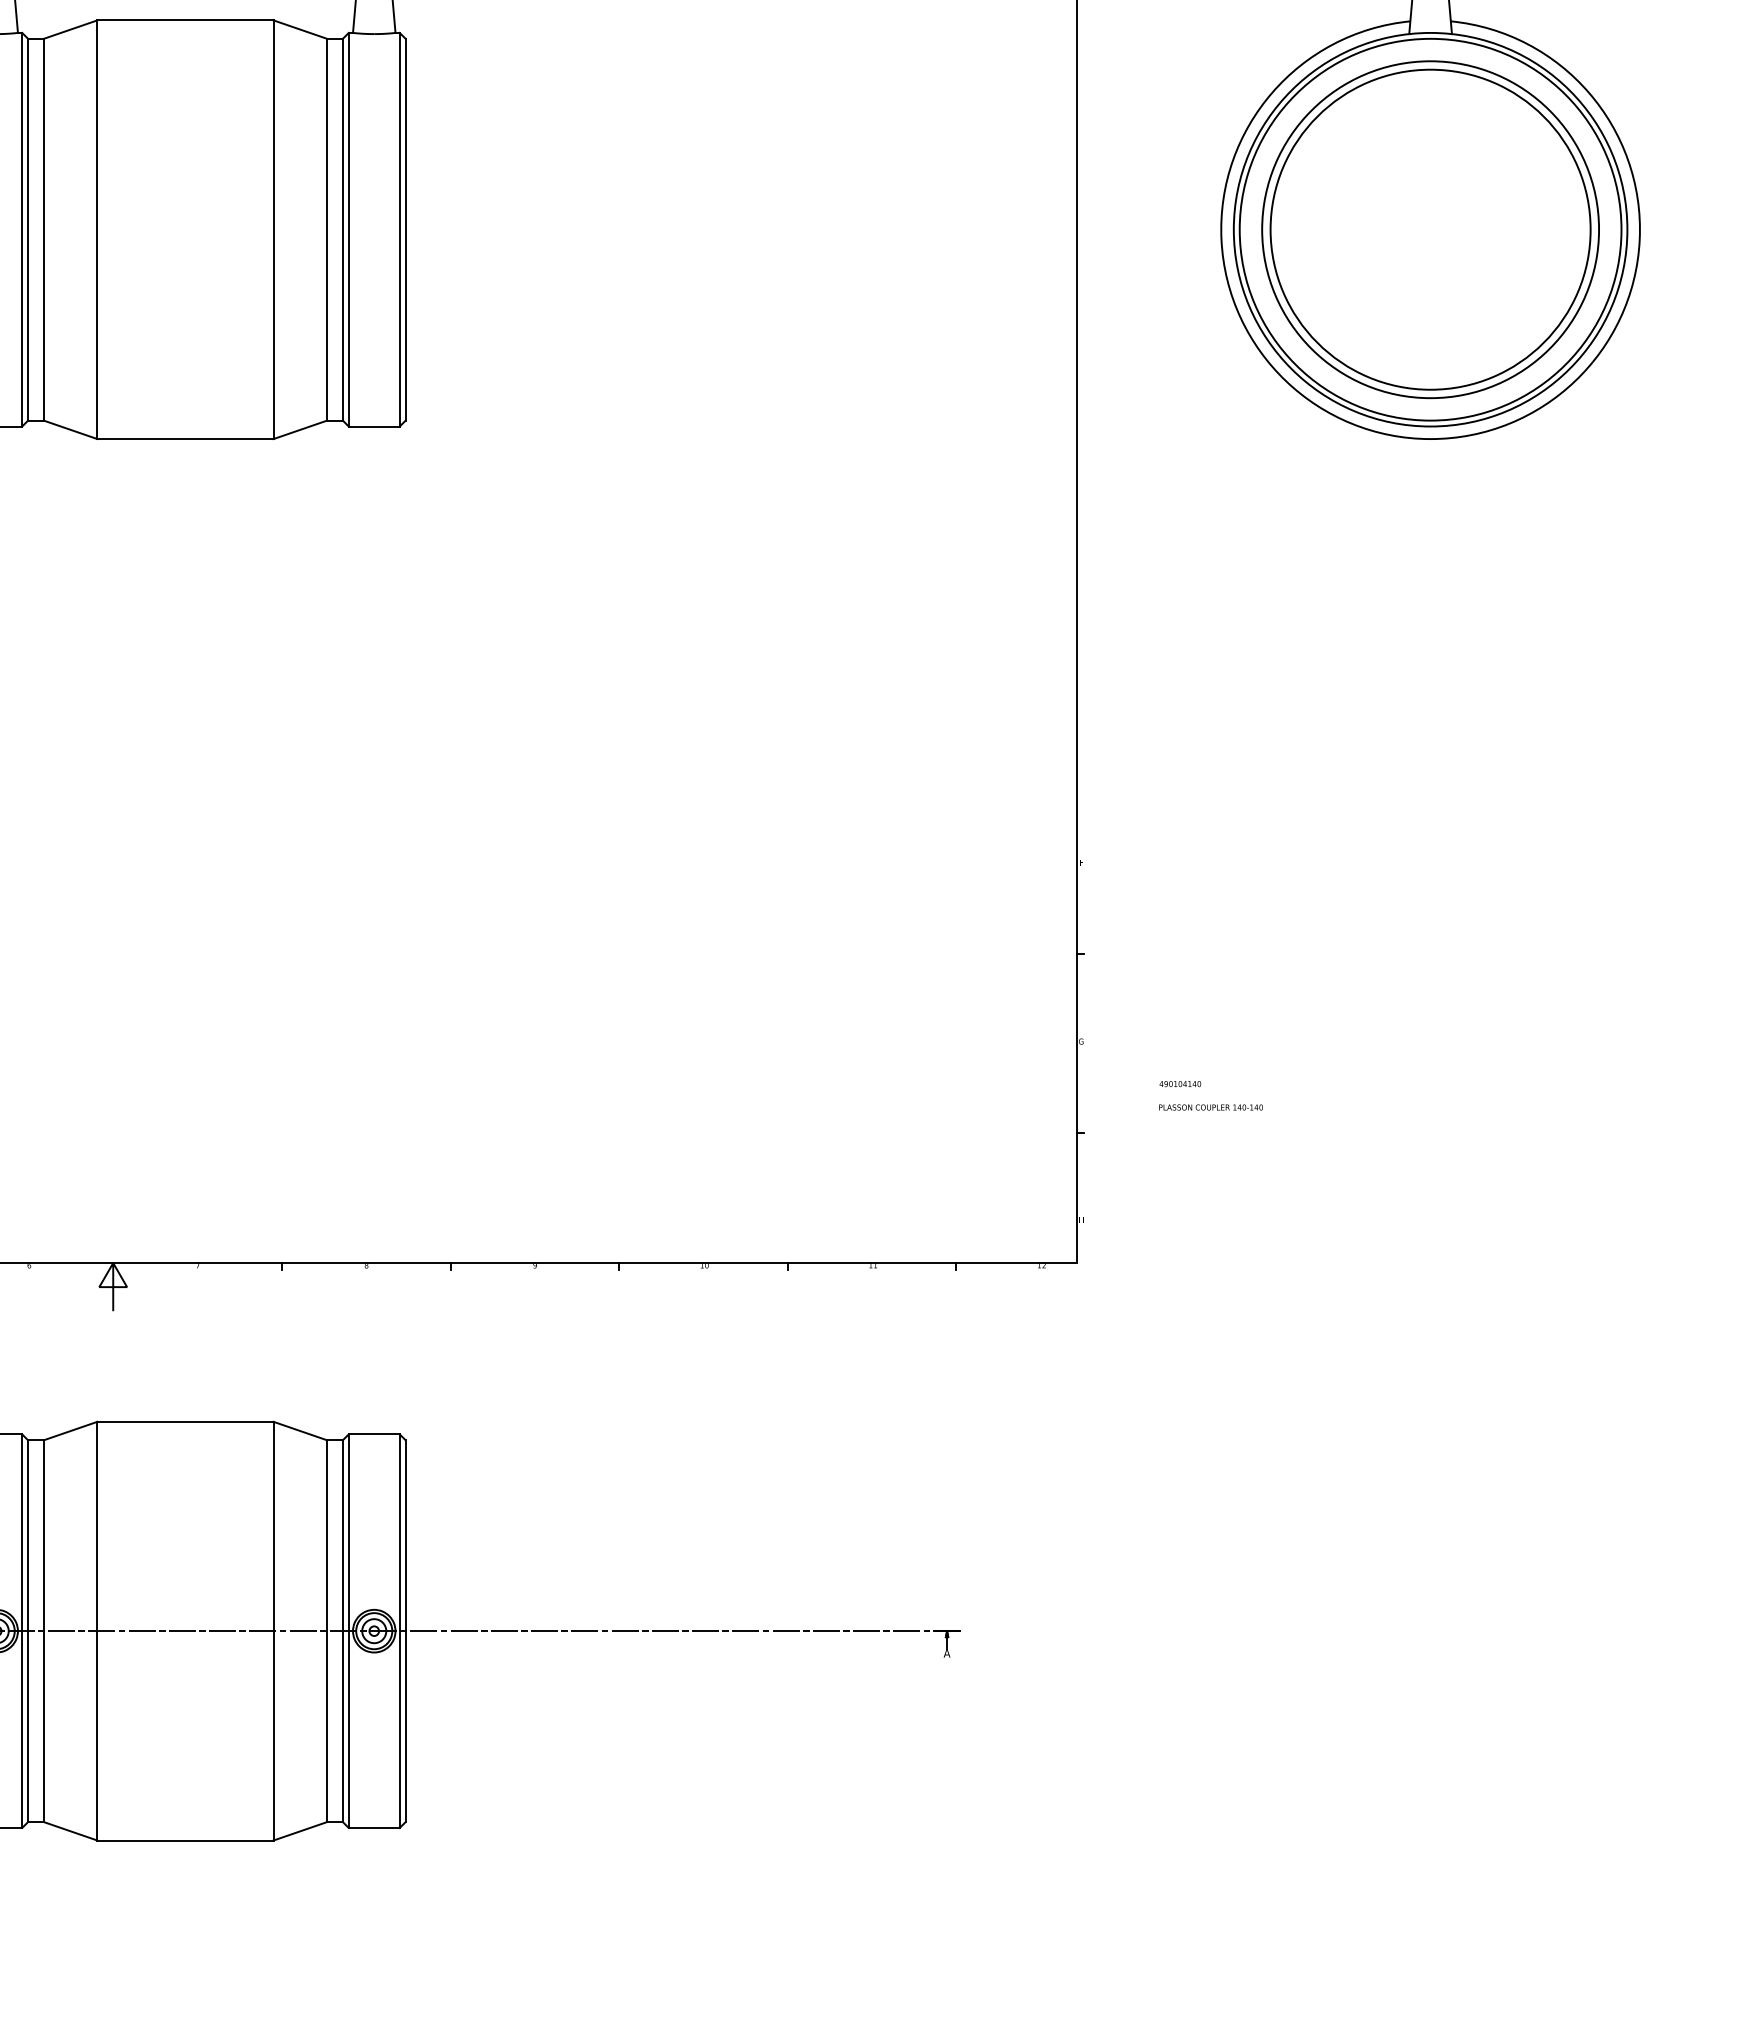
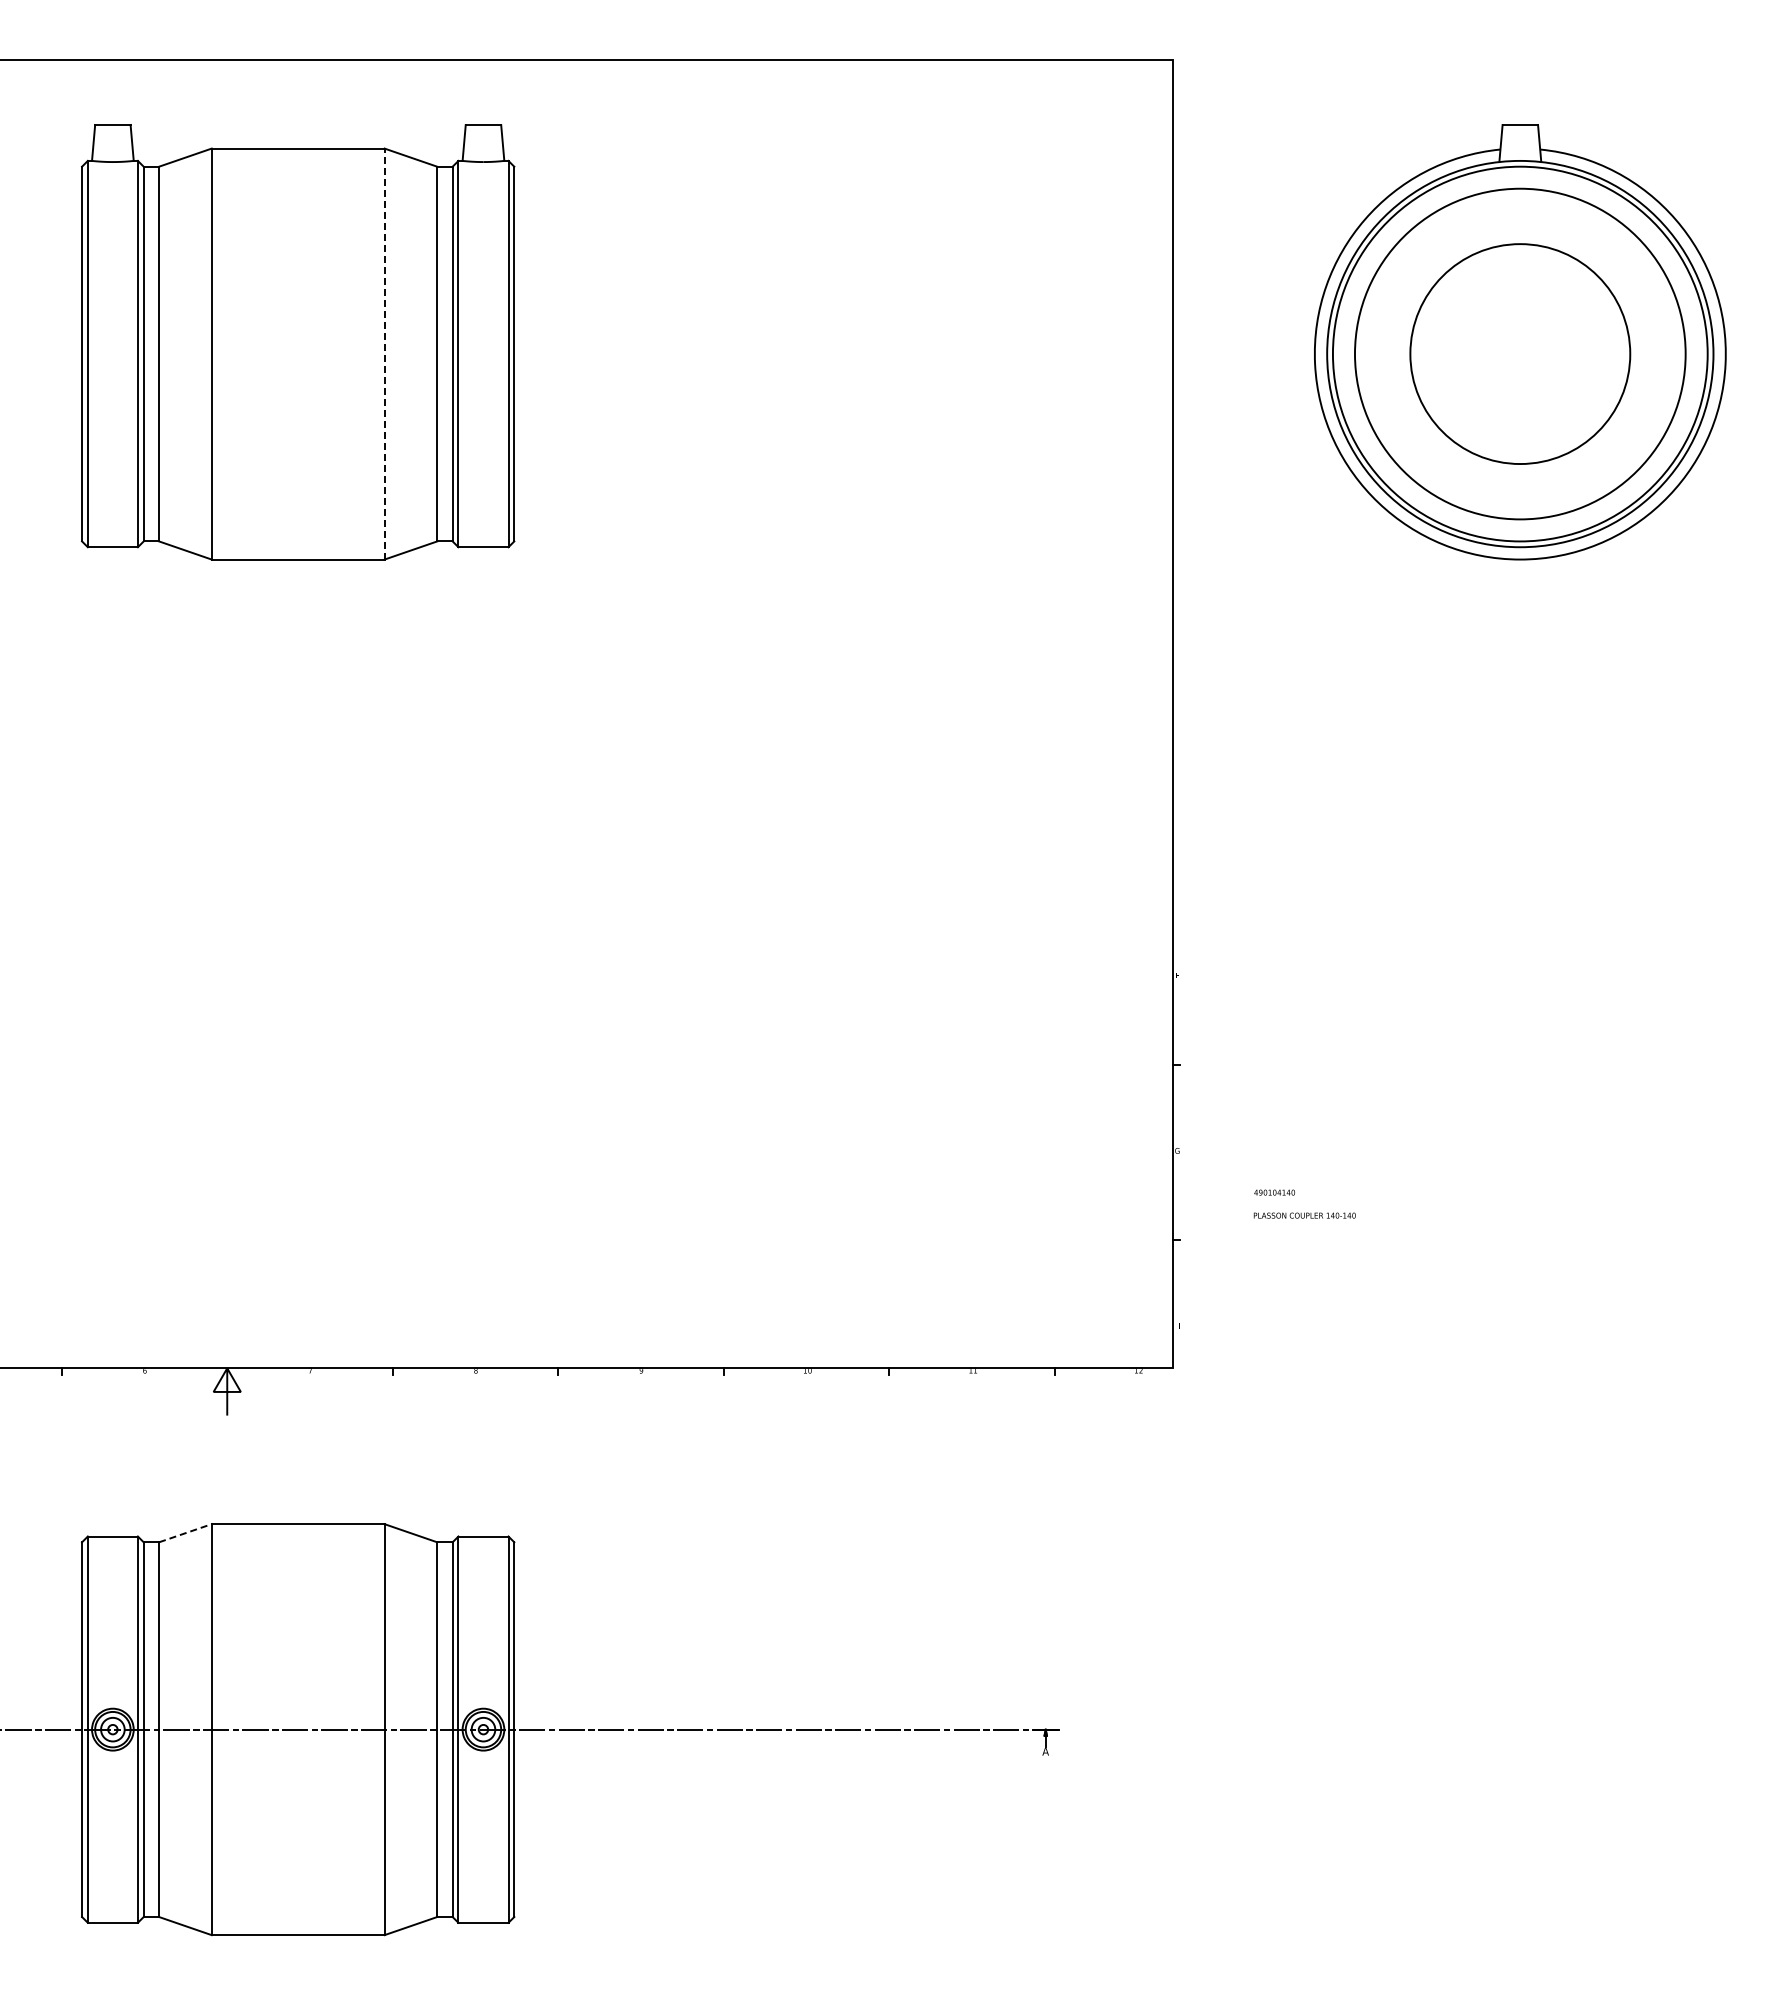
line: (273, 229) -> (384, 353), solid -> dashed
circle: (1430, 230) -> (1520, 354), size x0.7
line: (70, 1431) -> (185, 1533), solid -> dashed

